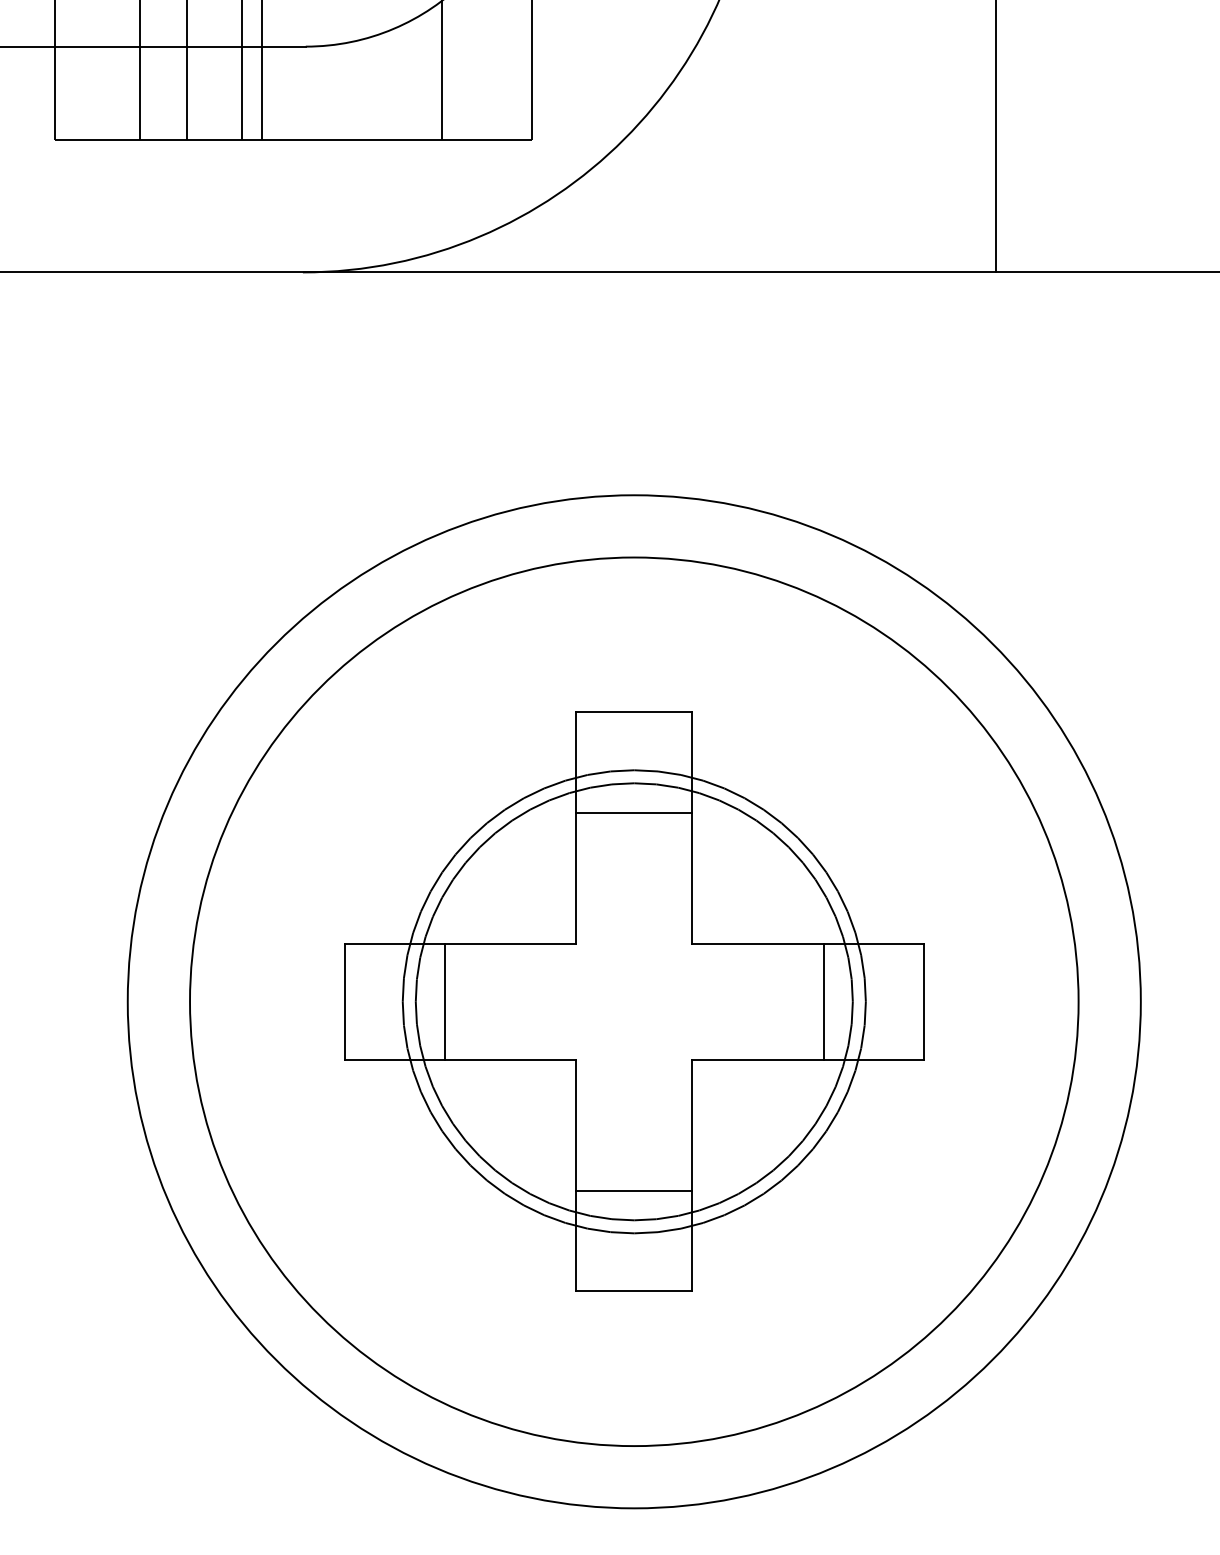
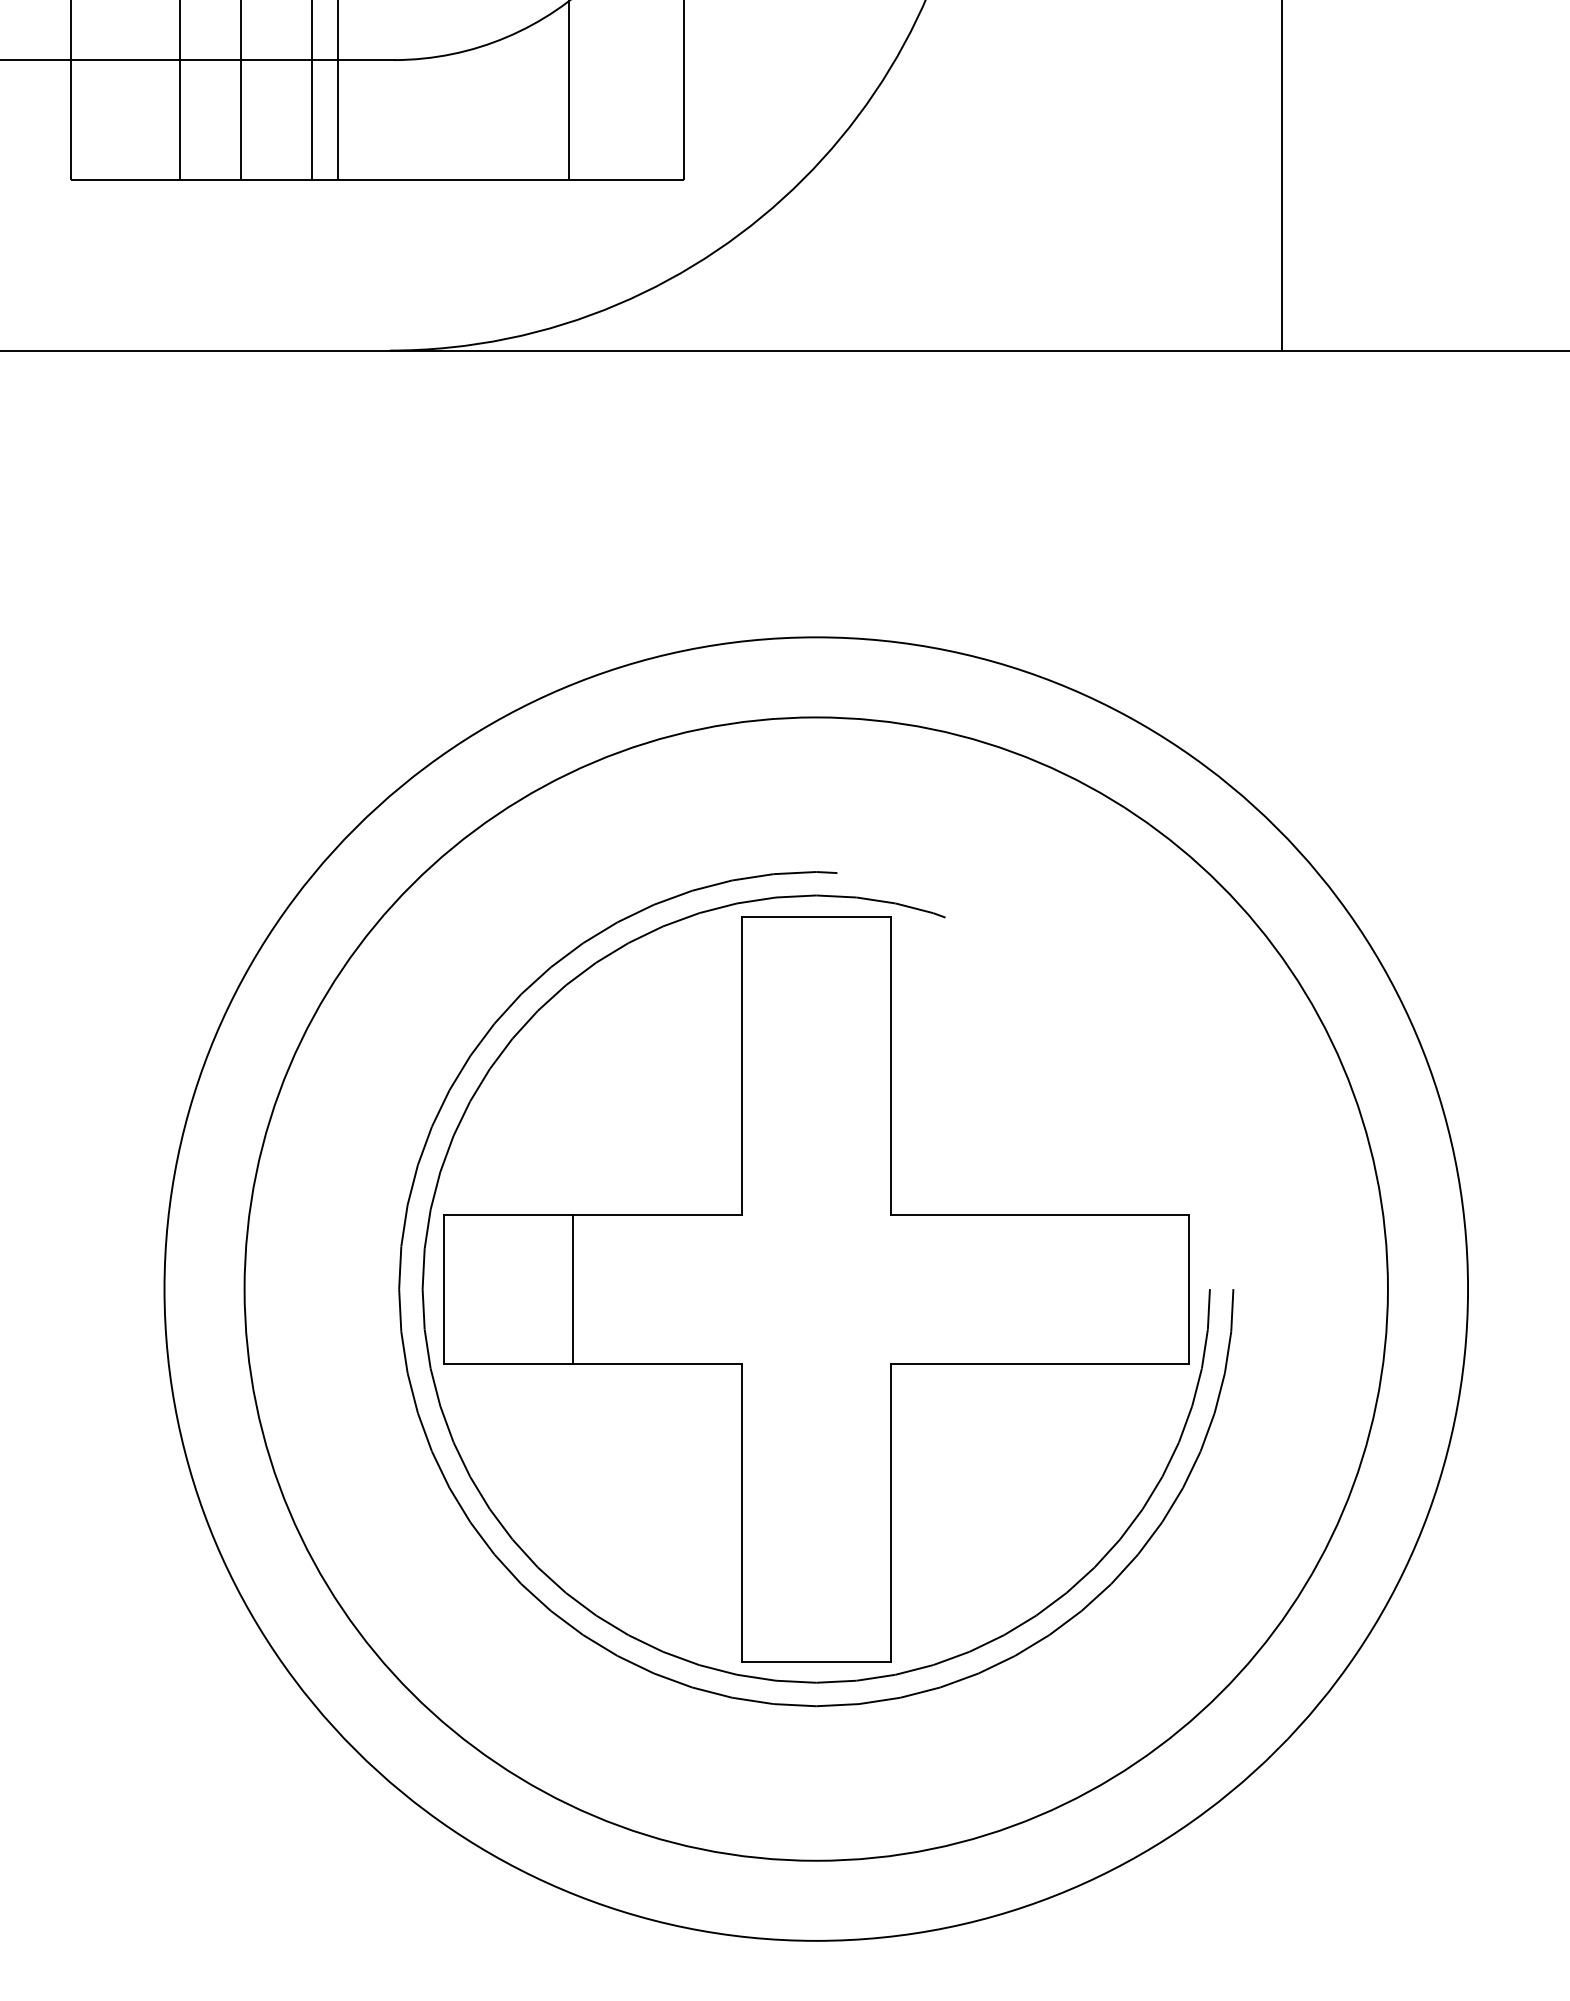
line: (634, 812) -> (816, 1045), removed
circle: (633, 1001) -> (815, 1288), size x1.4
circle: (633, 1001) -> (815, 1288), size x1.4
line: (823, 1001) -> (1059, 1288), removed
line: (634, 1190) -> (816, 1531), removed

